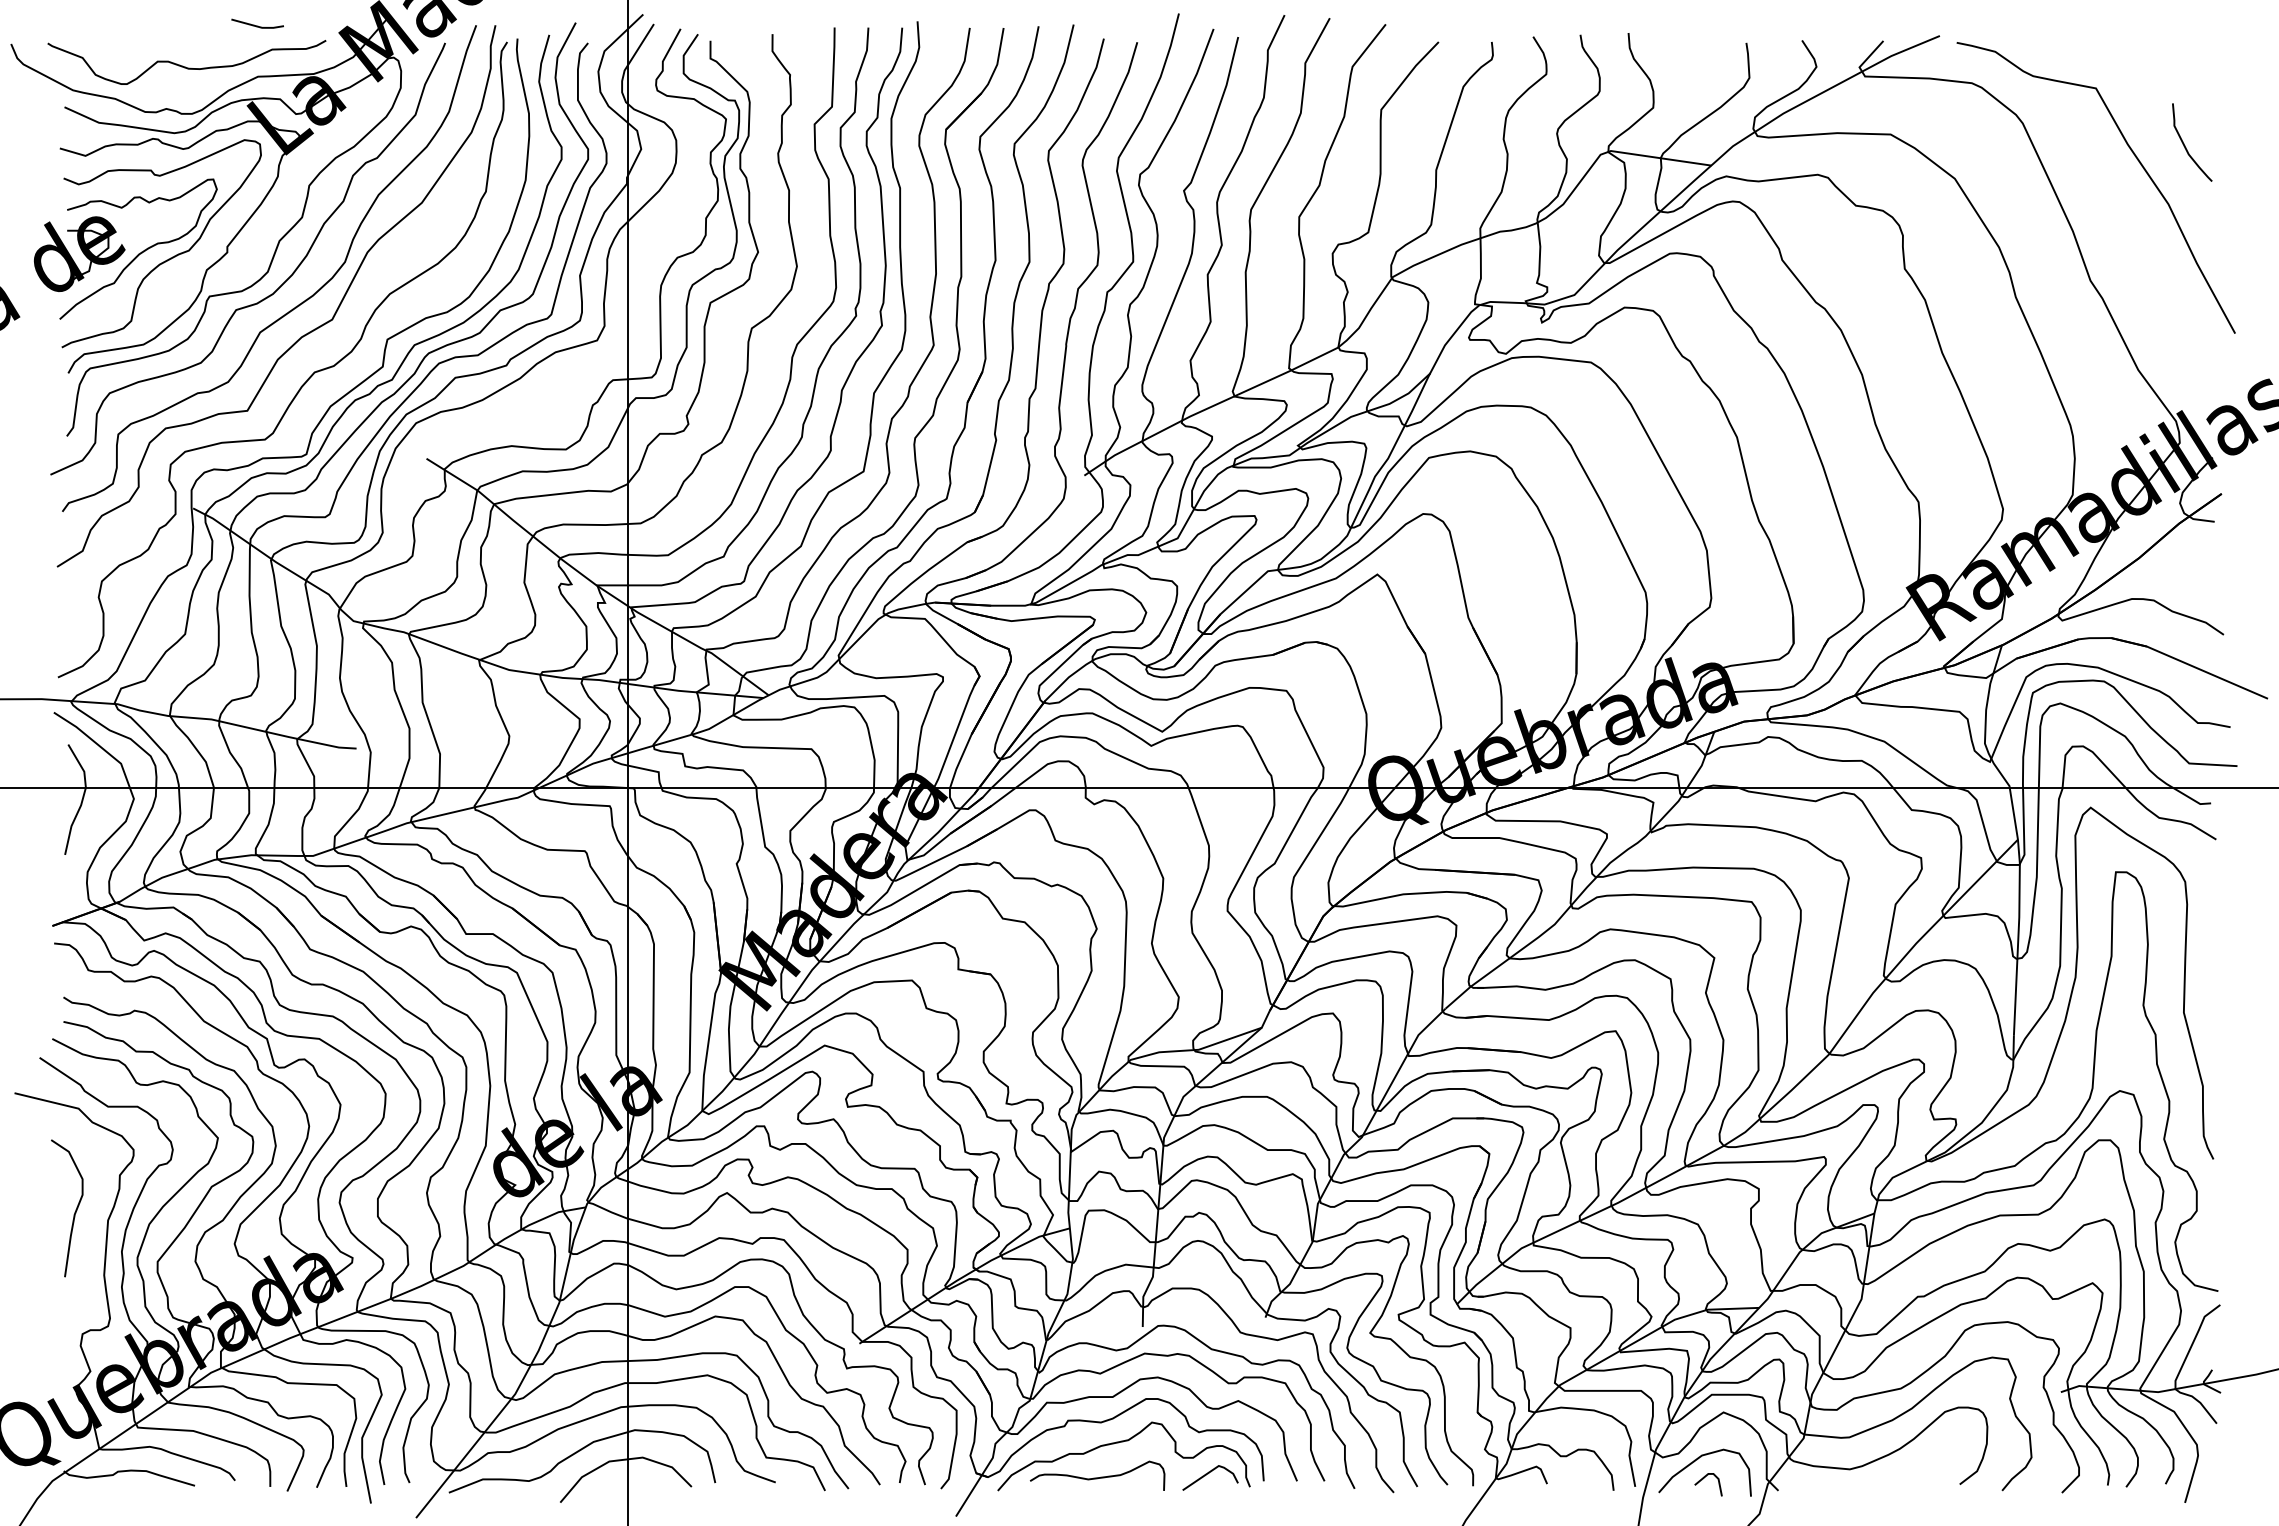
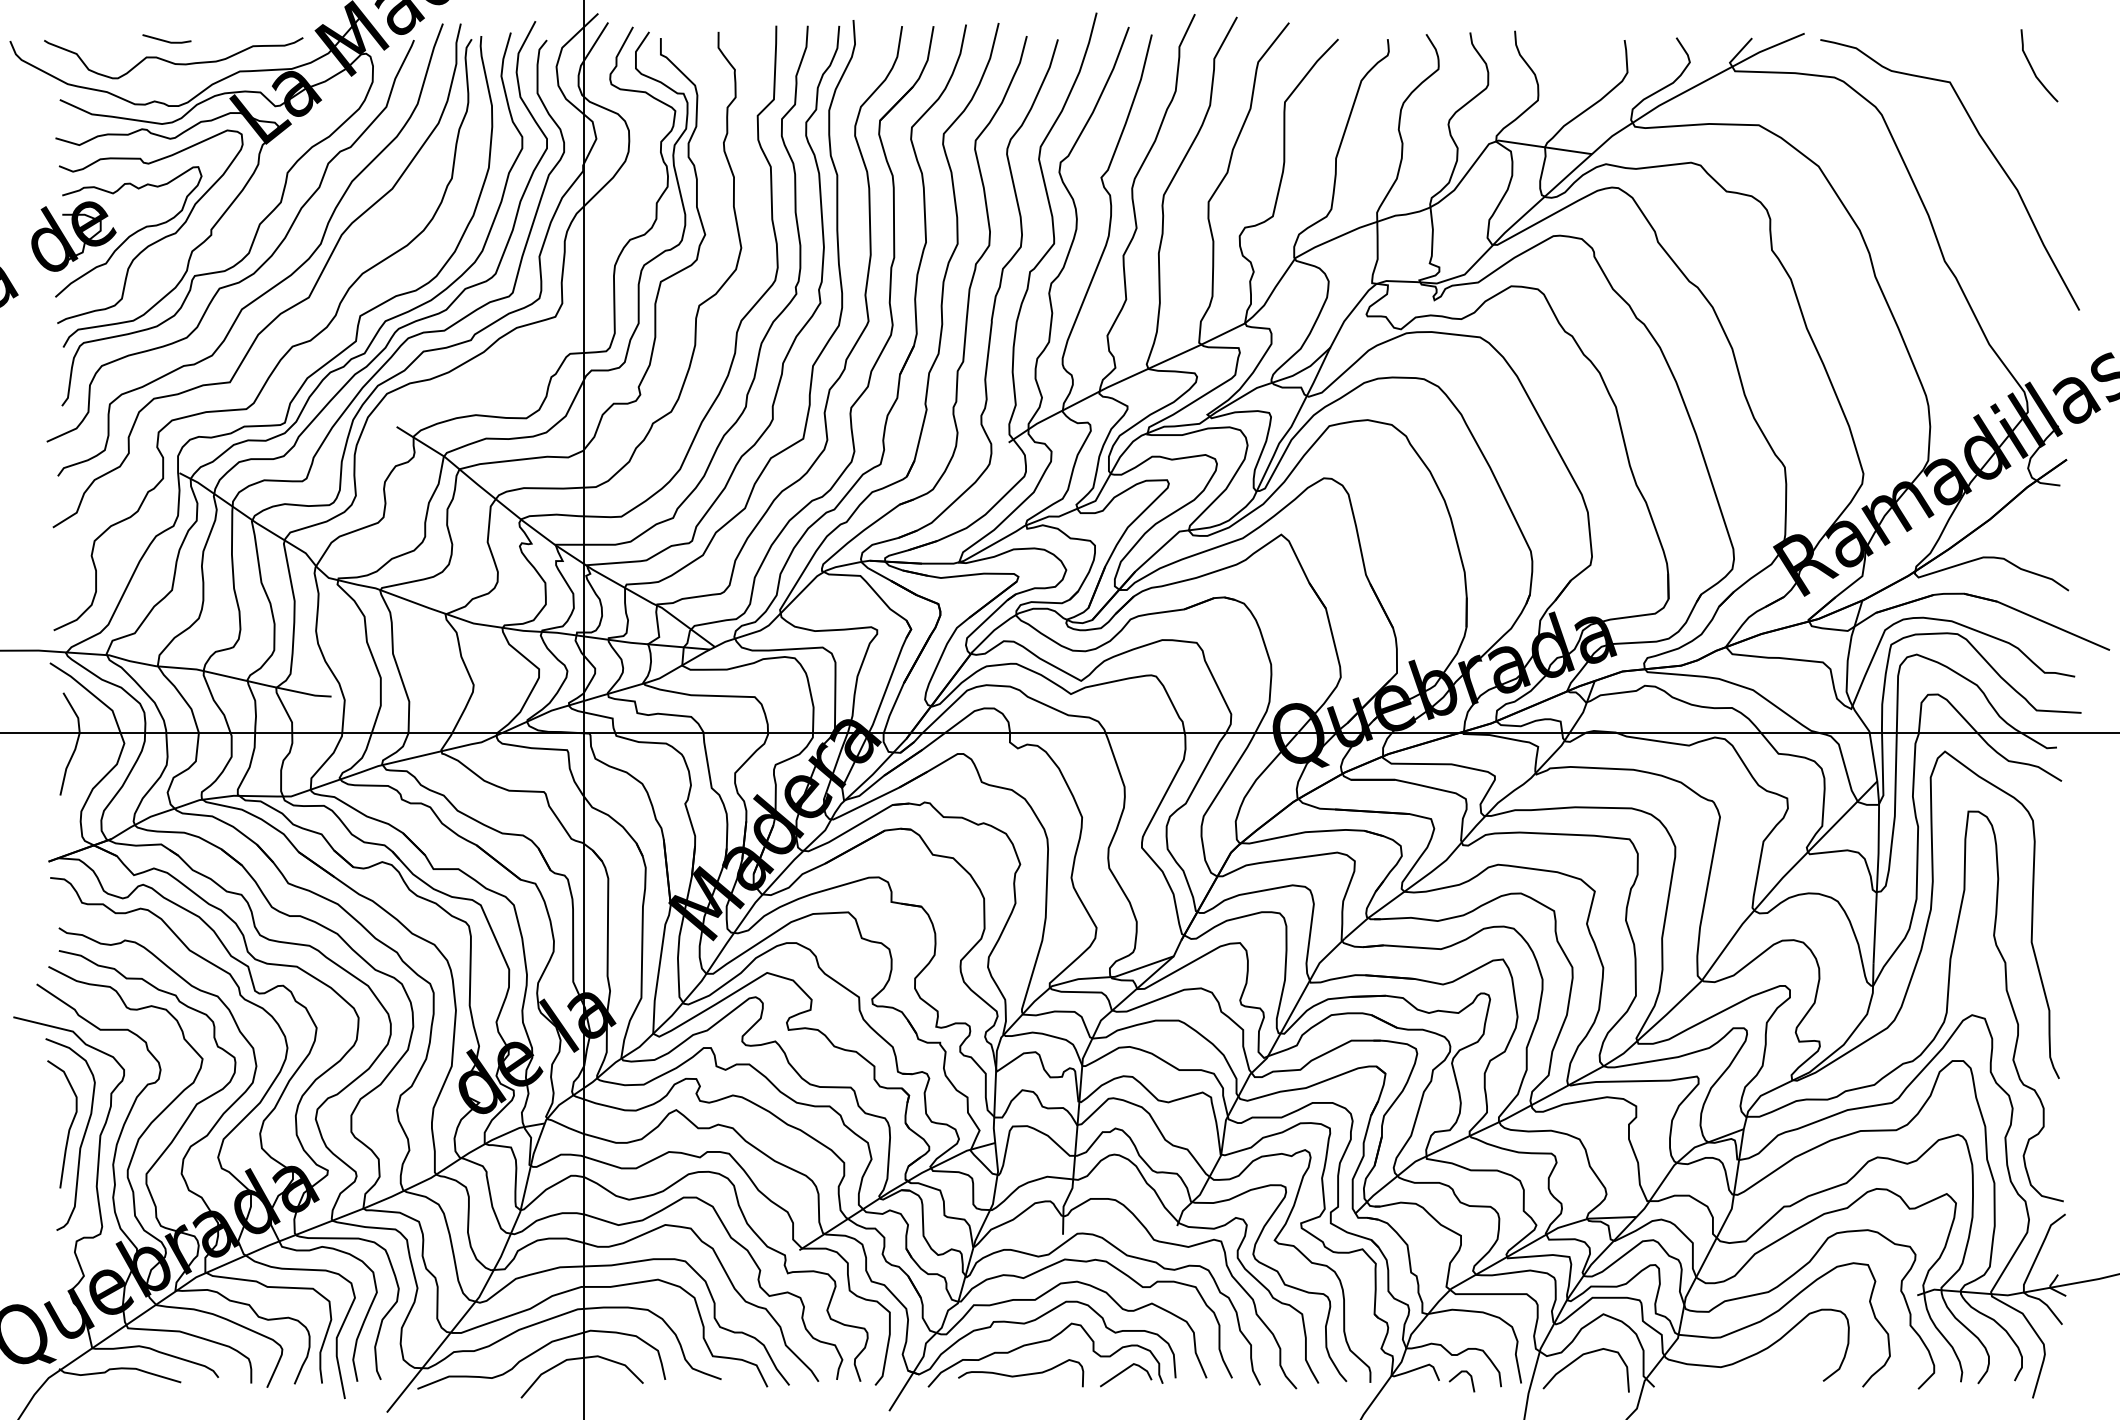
line: (257, 25) -> (166, 40), moved
curve: (2185, 145) -> (2033, 68), moved
curve: (89, 1220) -> (83, 1135), added
line: (1703, 1479) -> (1457, 1376), moved

